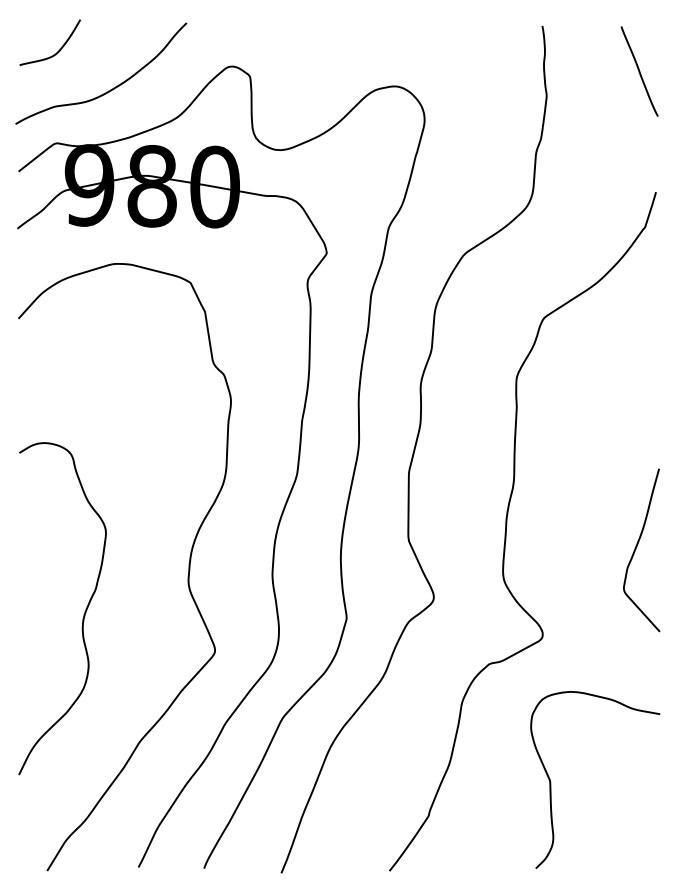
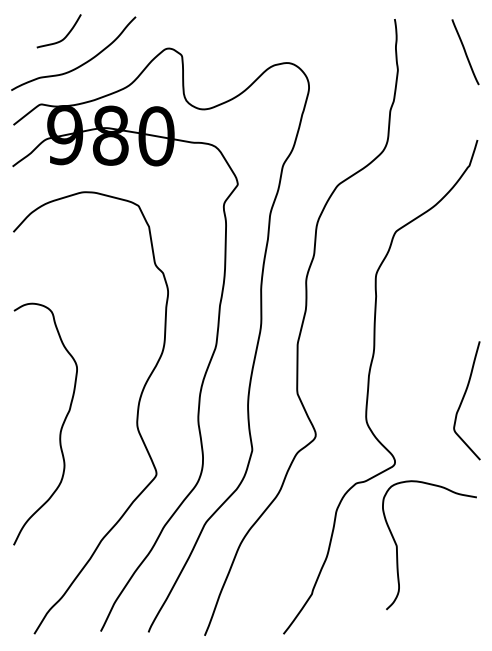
curve: (58, 50) -> (65, 36), moved
curve: (83, 614) -> (60, 428), moved
curve: (551, 782) -> (397, 547), moved

